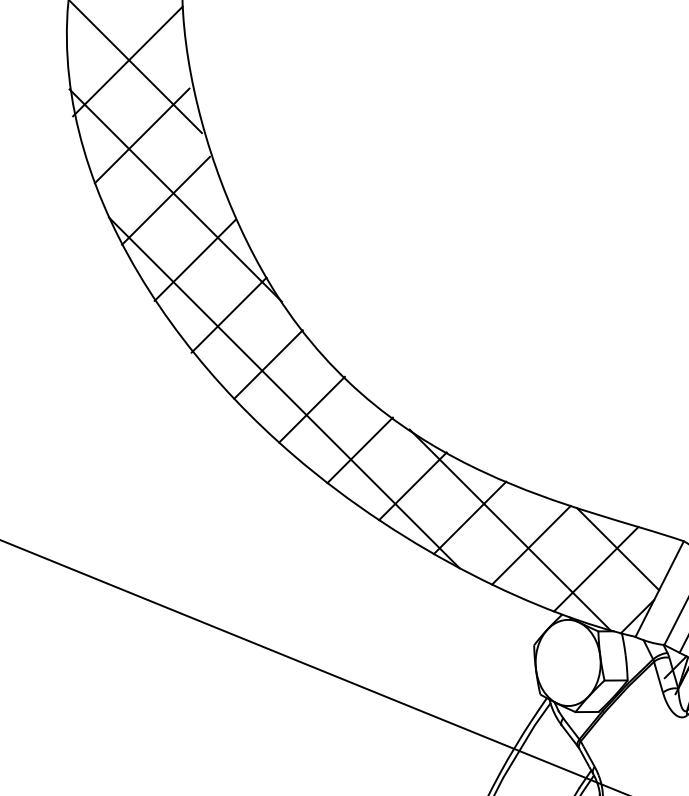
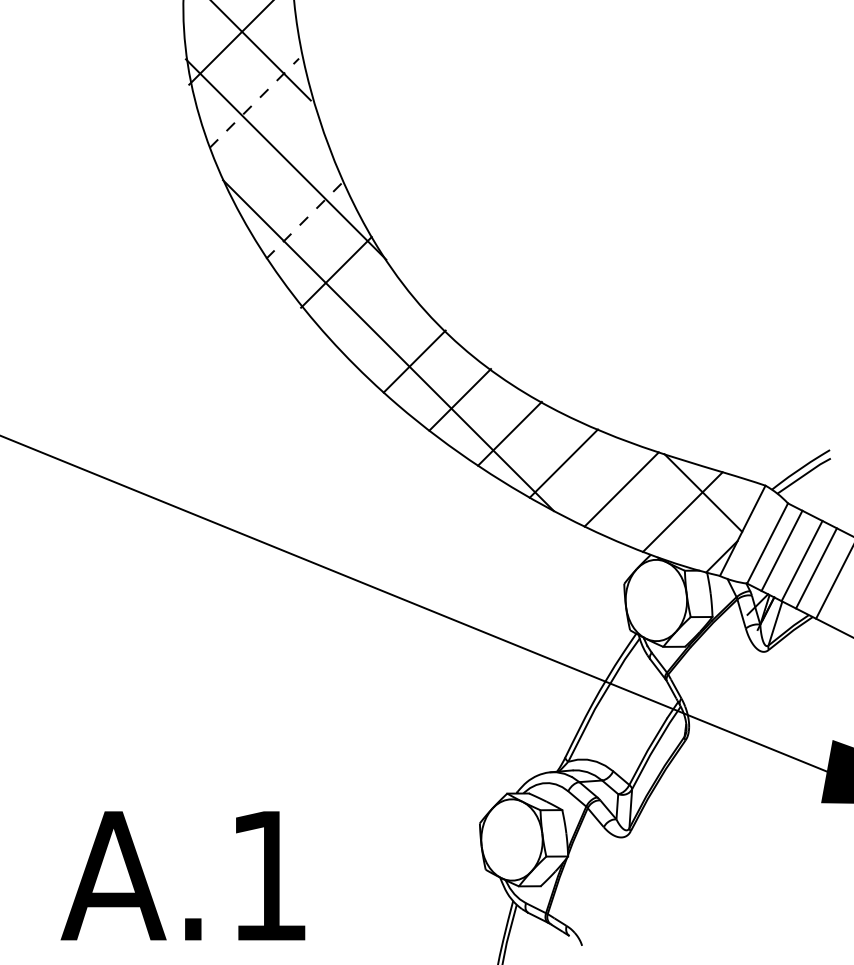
line: (142, 135) -> (254, 102), solid -> dashed
line: (165, 199) -> (276, 163), removed
line: (195, 260) -> (304, 220), solid -> dashed
line: (268, 364) -> (373, 318), removed
line: (509, 529) -> (601, 474), removed

